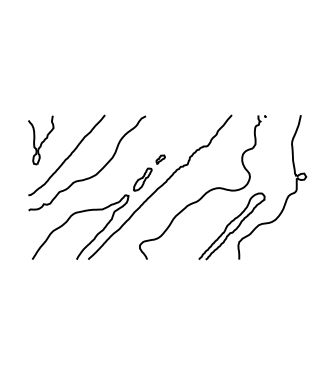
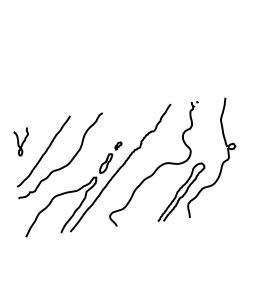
part: (41, 140) -> (22, 141), size x0.7

